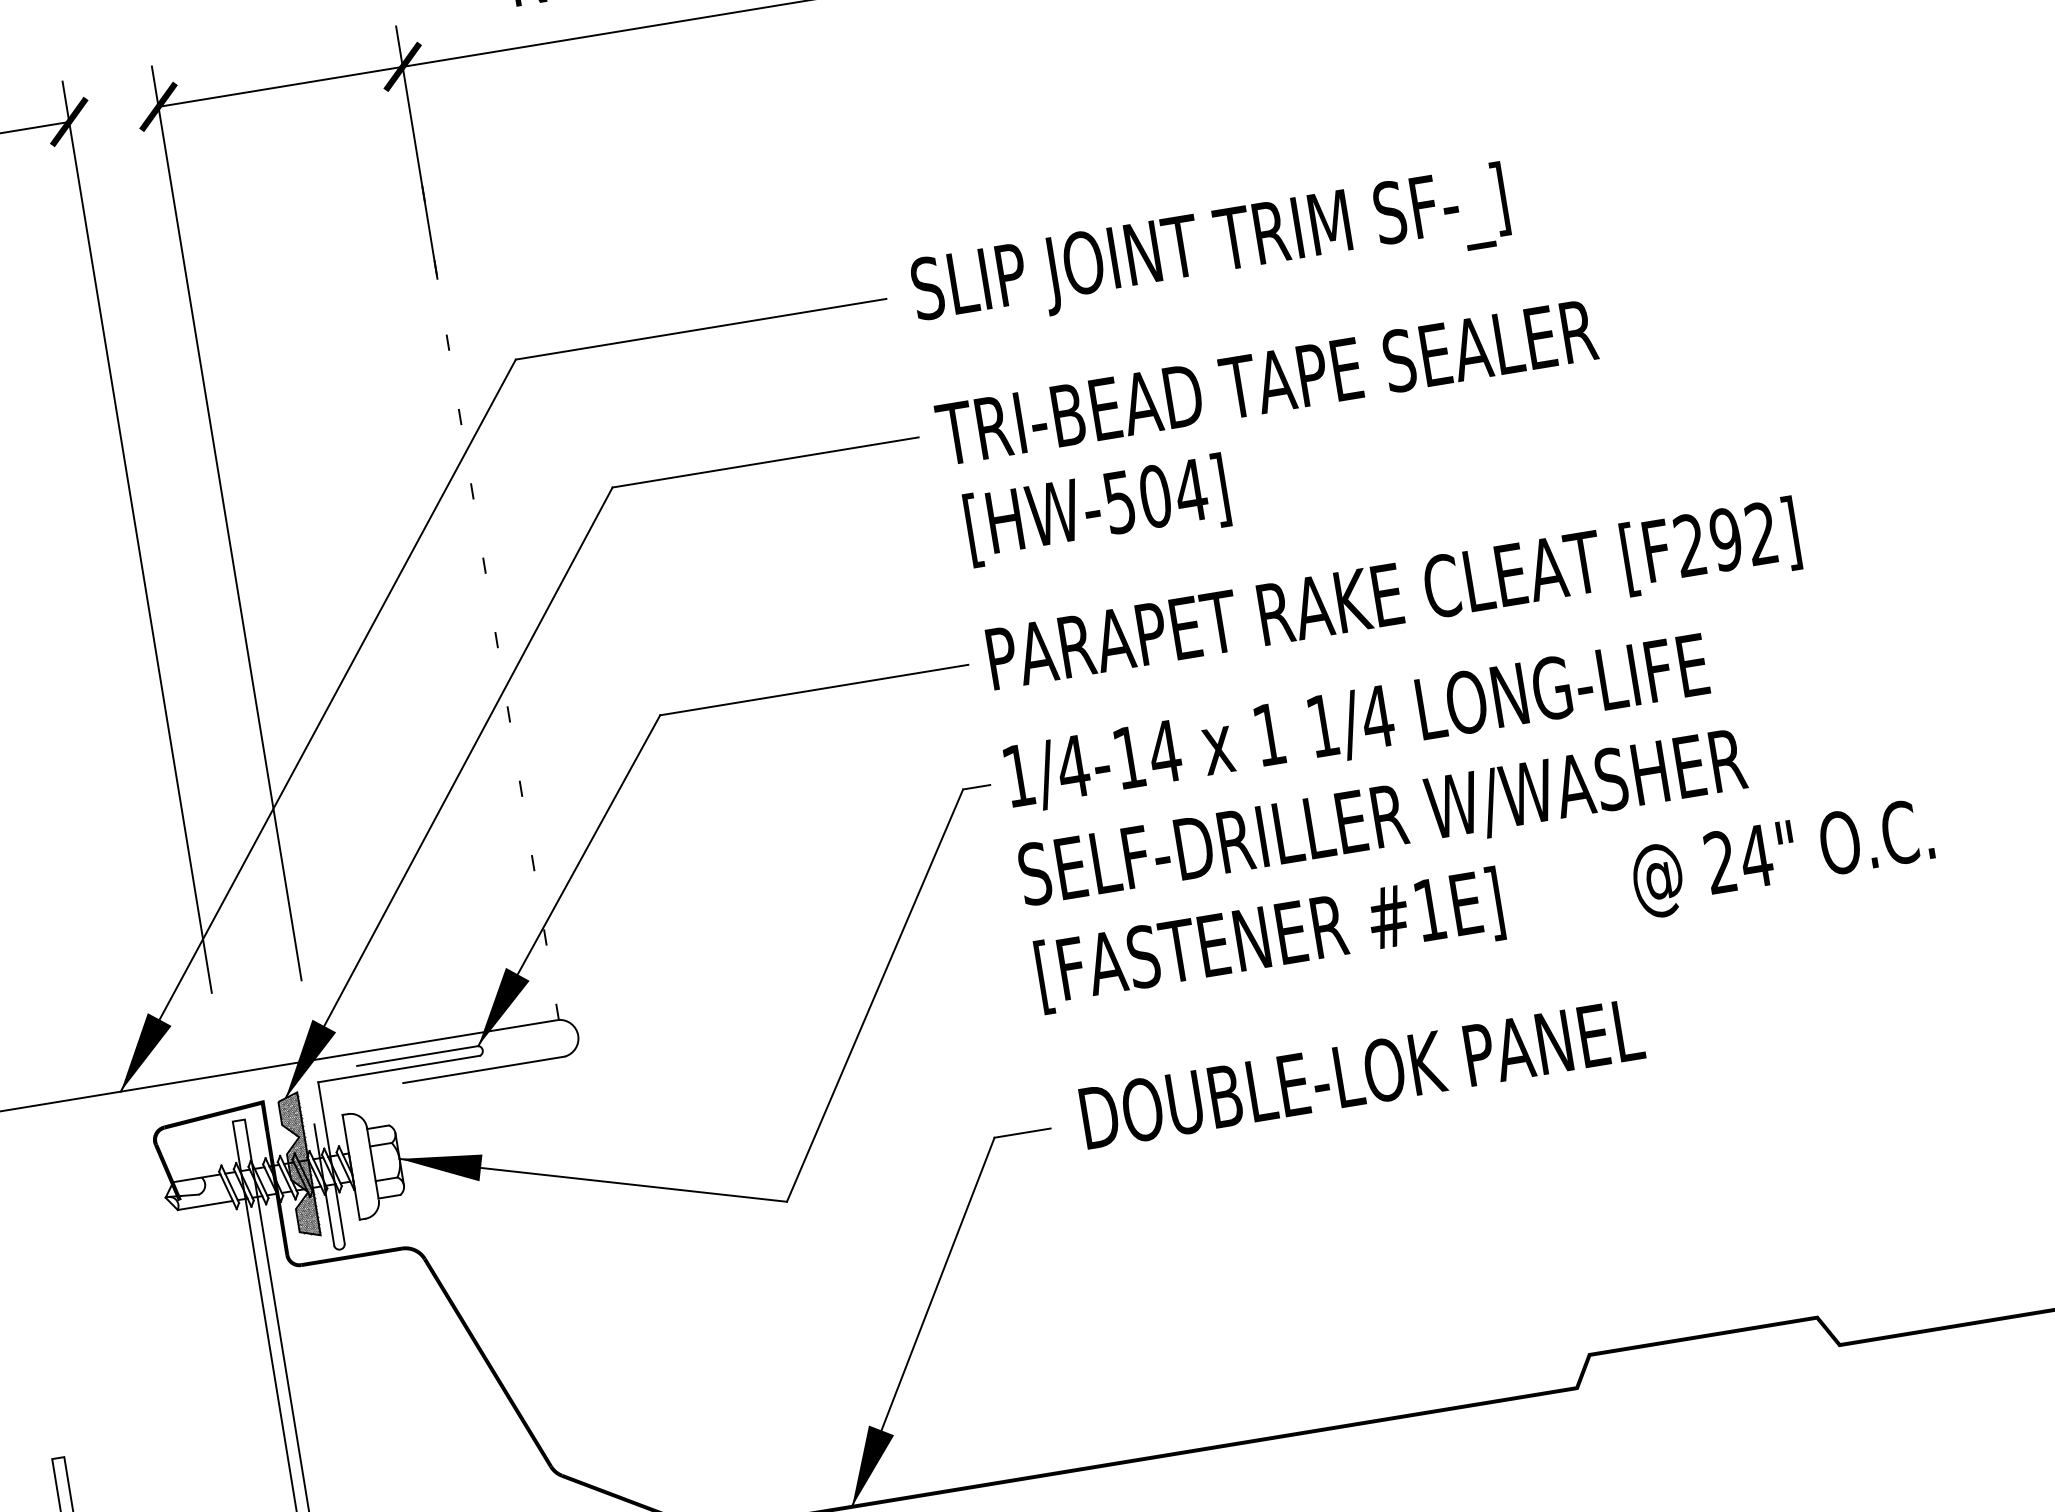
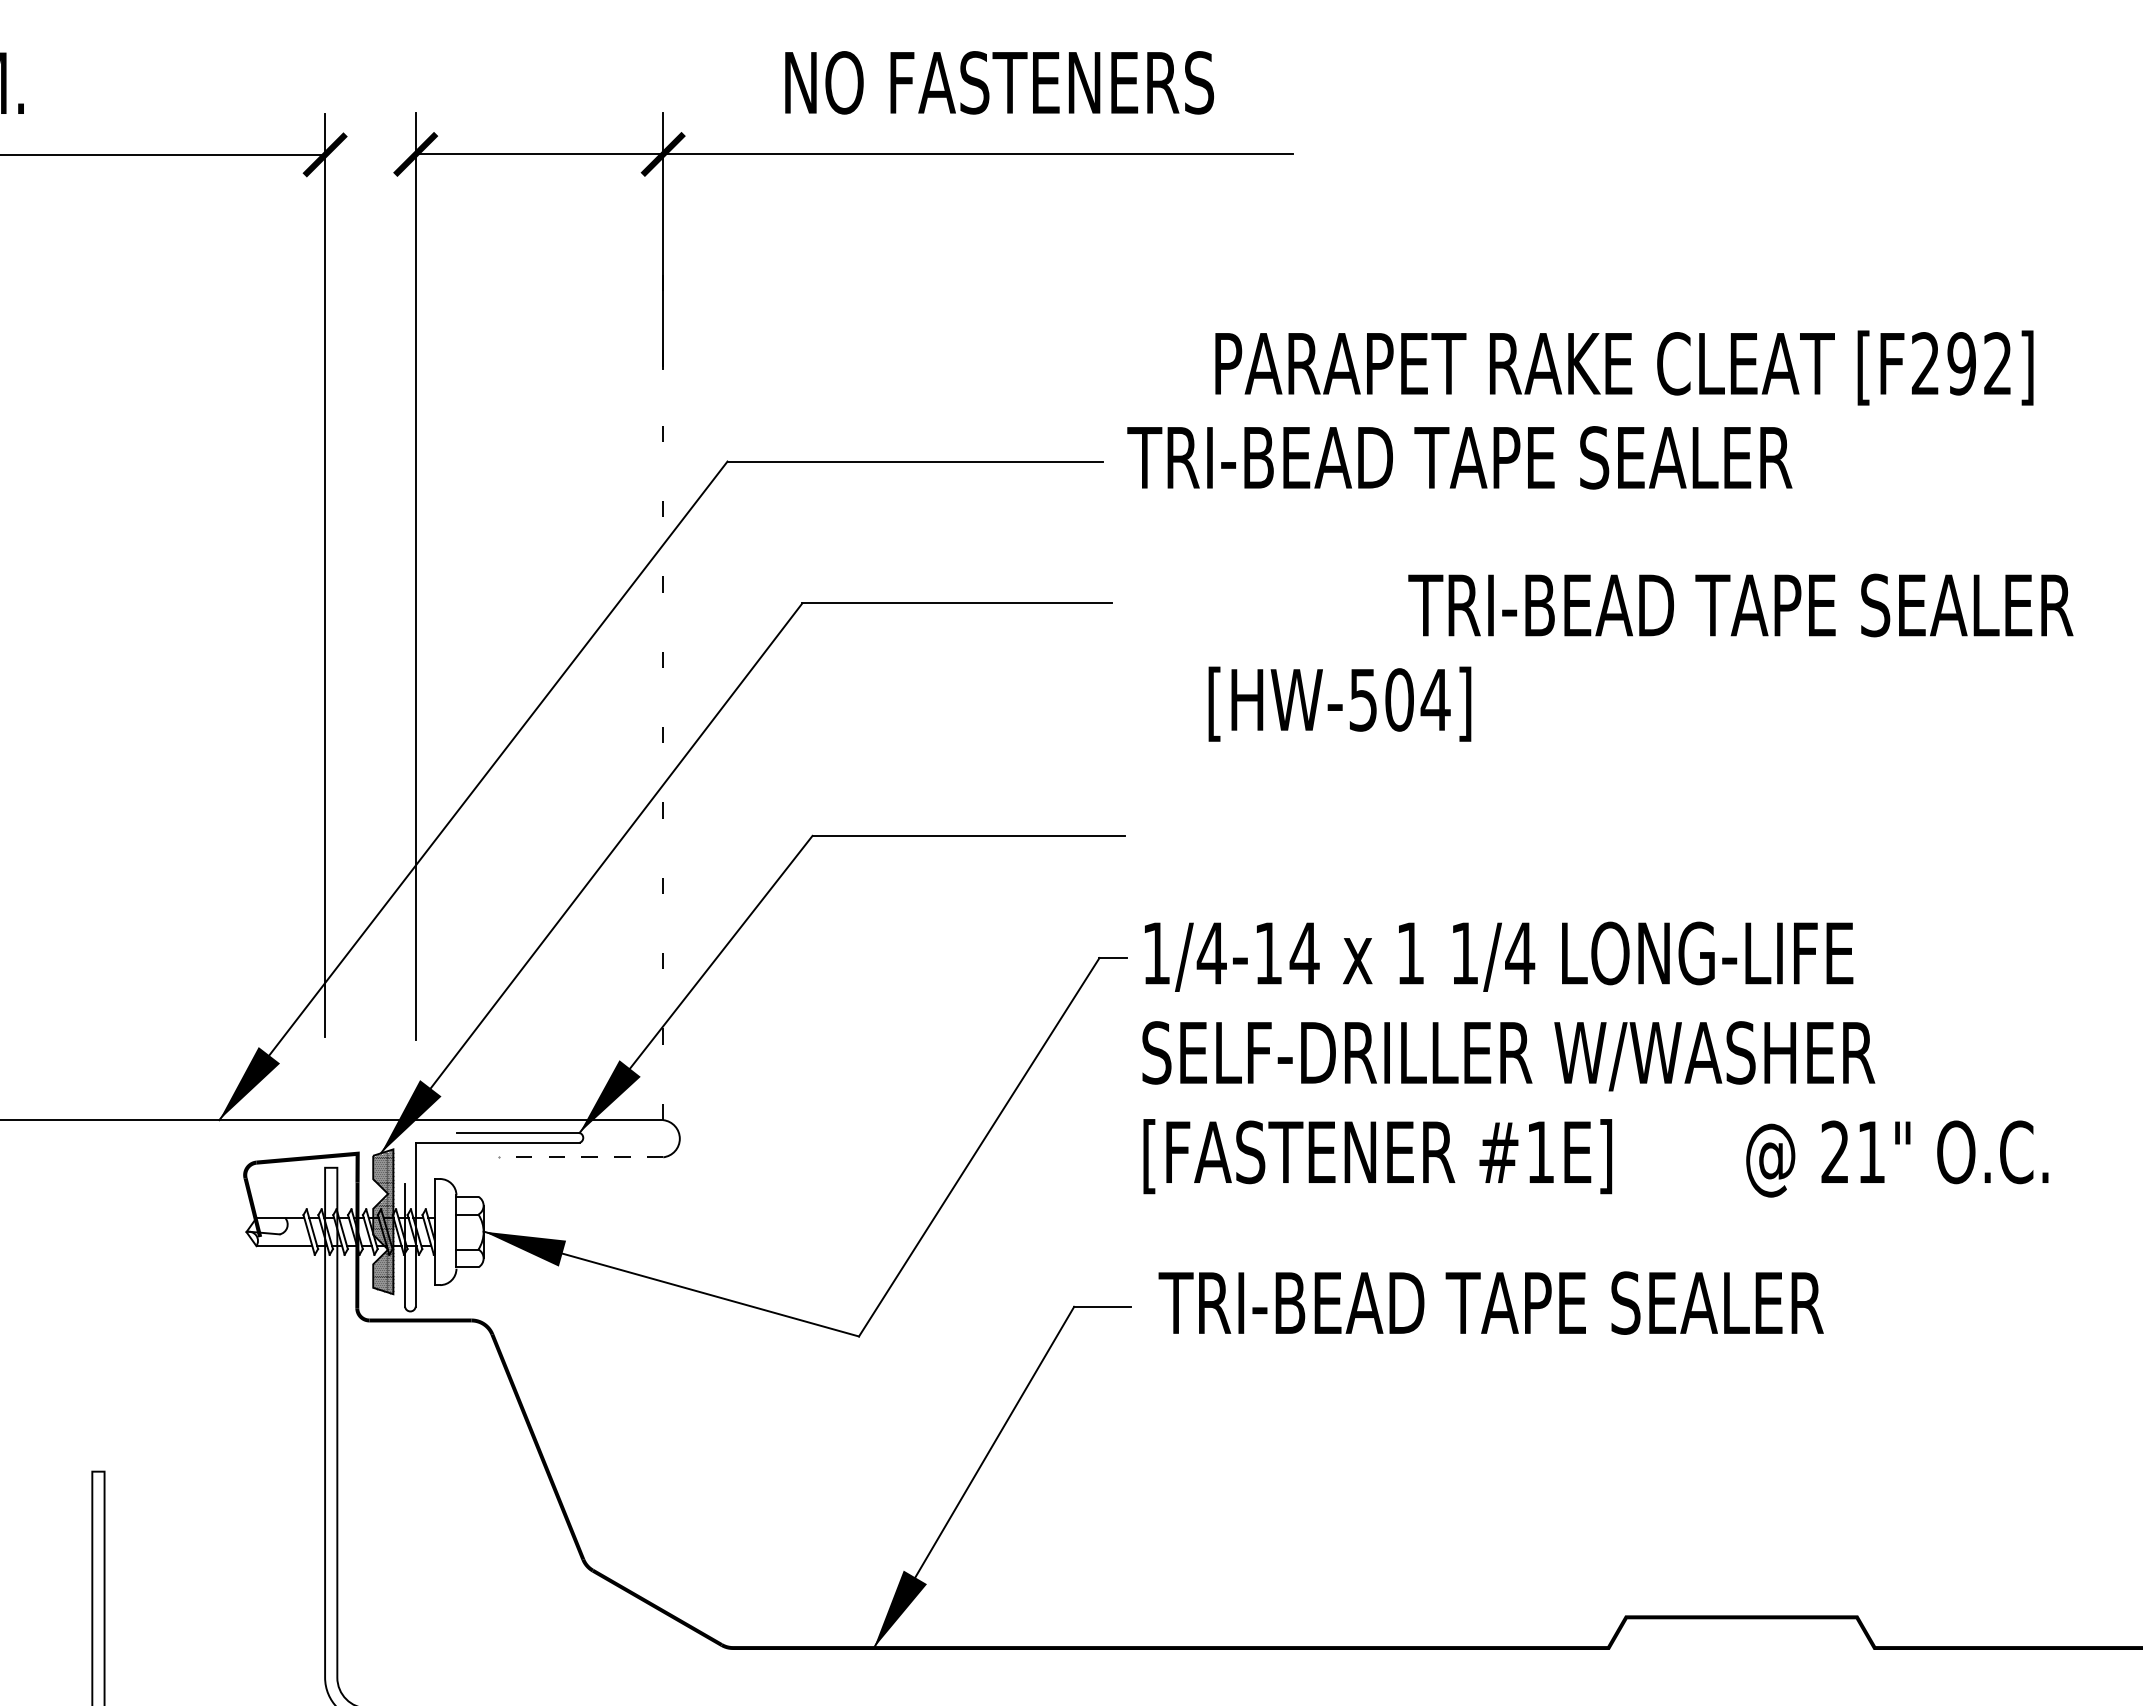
text: (1238, 246) -> (1459, 466), SLIP JOINT TRIM SF-_] -> TRI-BEAD TAPE SEALER
text: (1266, 382) -> (1740, 605), moved
text: (1096, 509) -> (1339, 703), moved
text: (1393, 597) -> (1624, 367), moved
text: (1756, 855) -> (1871, 1151), 24" -> 21"
text: (1404, 1066) -> (1490, 1302), DOUBLE-LOK PANEL -> TRI-BEAD TAPE SEALER
line: (484, 1069) -> (581, 1157), solid -> dashed

